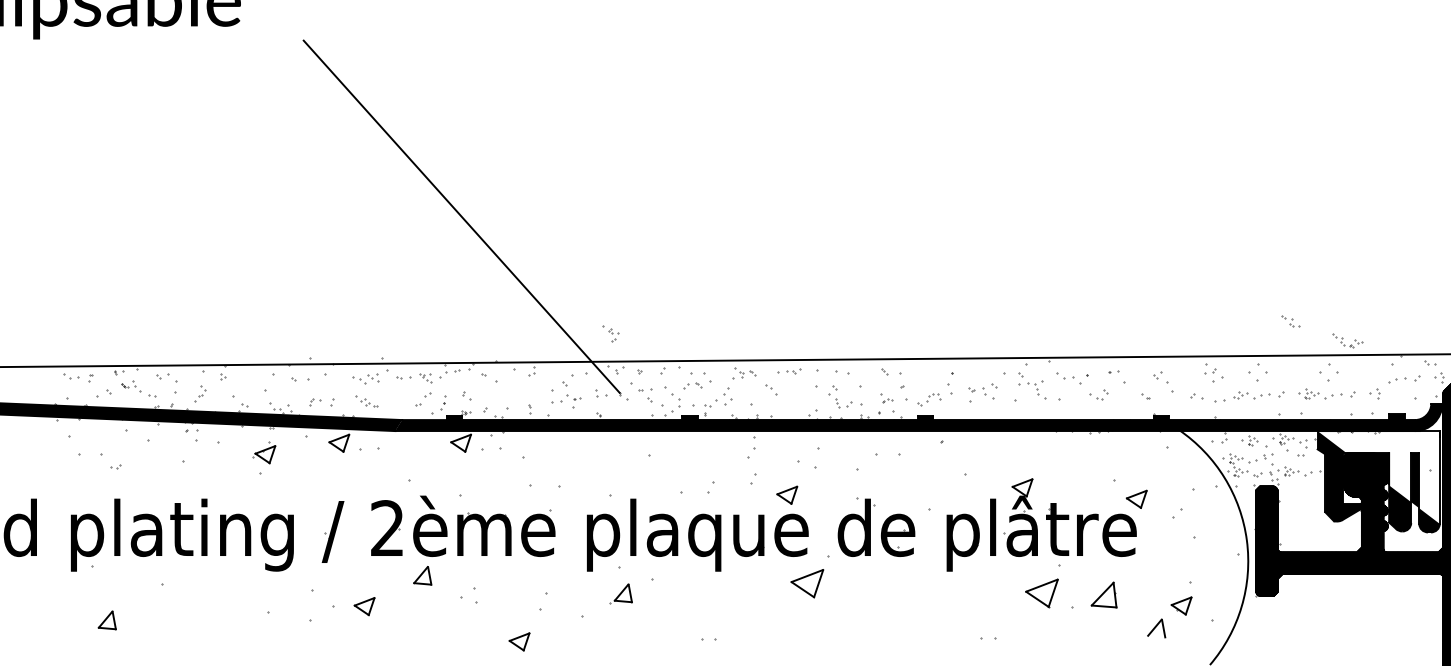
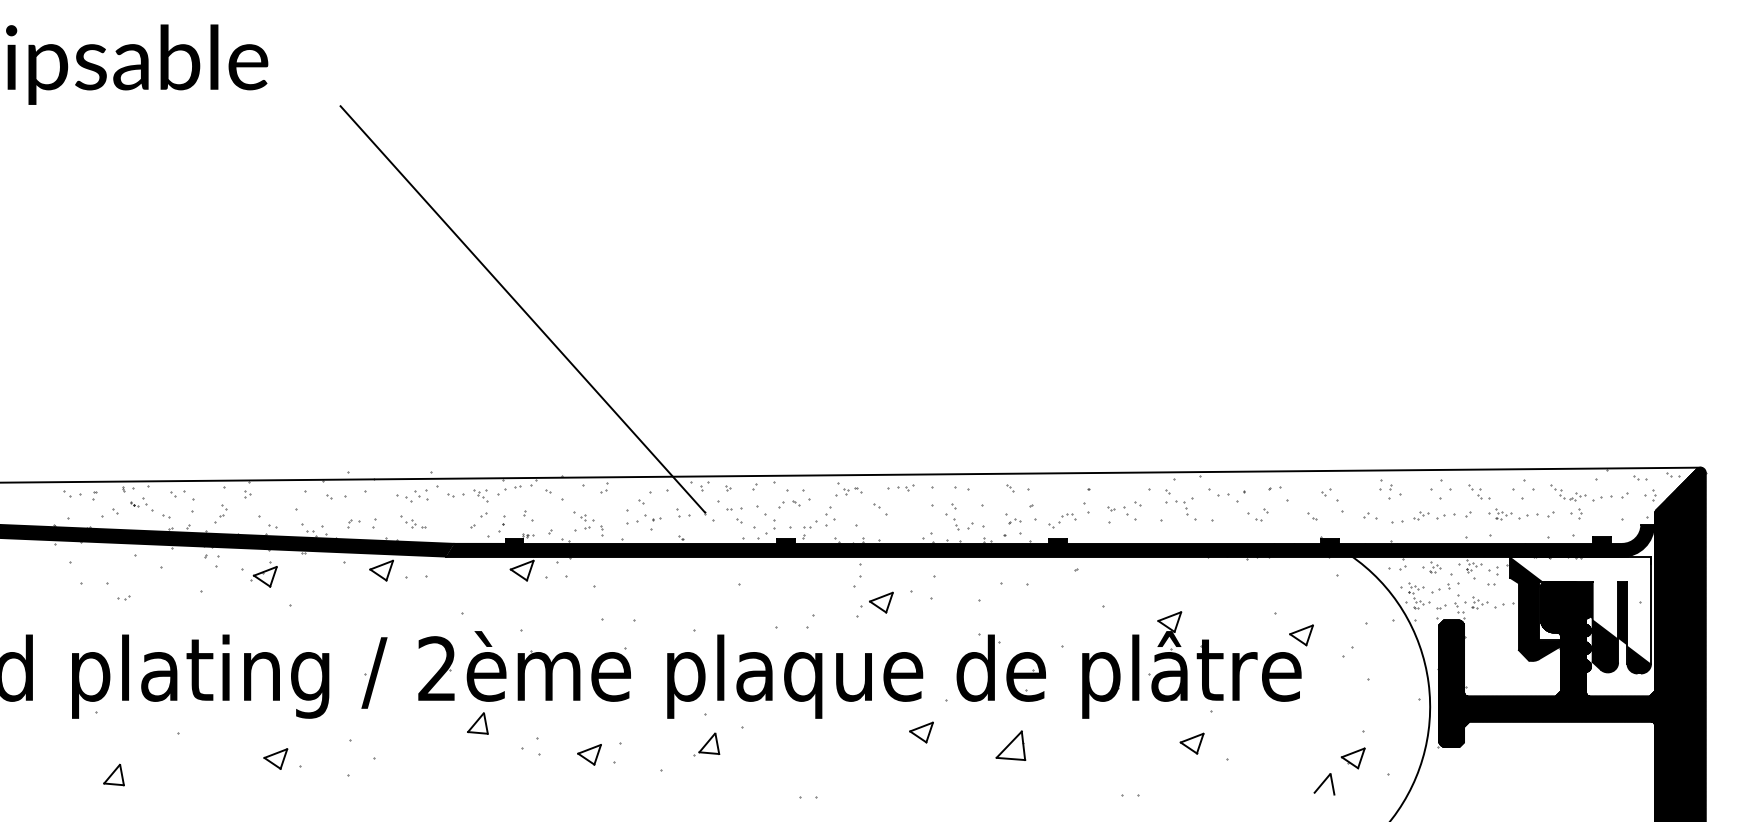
part: (1291, 320) -> (1479, 491), moved
part: (610, 333) -> (583, 520), moved
part: (1343, 338) -> (1562, 490), moved
part: (263, 452) -> (263, 574), moved
part: (787, 495) -> (881, 602), moved
part: (807, 583) -> (921, 732), size x0.62
part: (1041, 593) -> (1191, 743), size x0.62
part: (1103, 594) -> (1010, 745), moved
part: (364, 606) -> (275, 758), moved
part: (519, 641) -> (589, 754), moved

